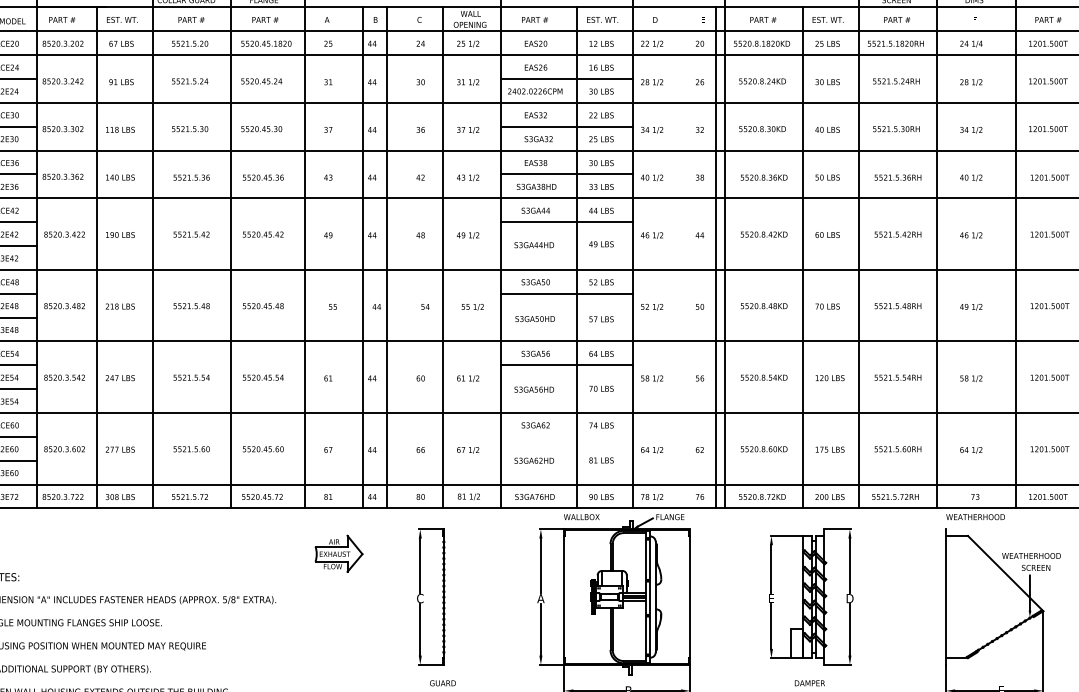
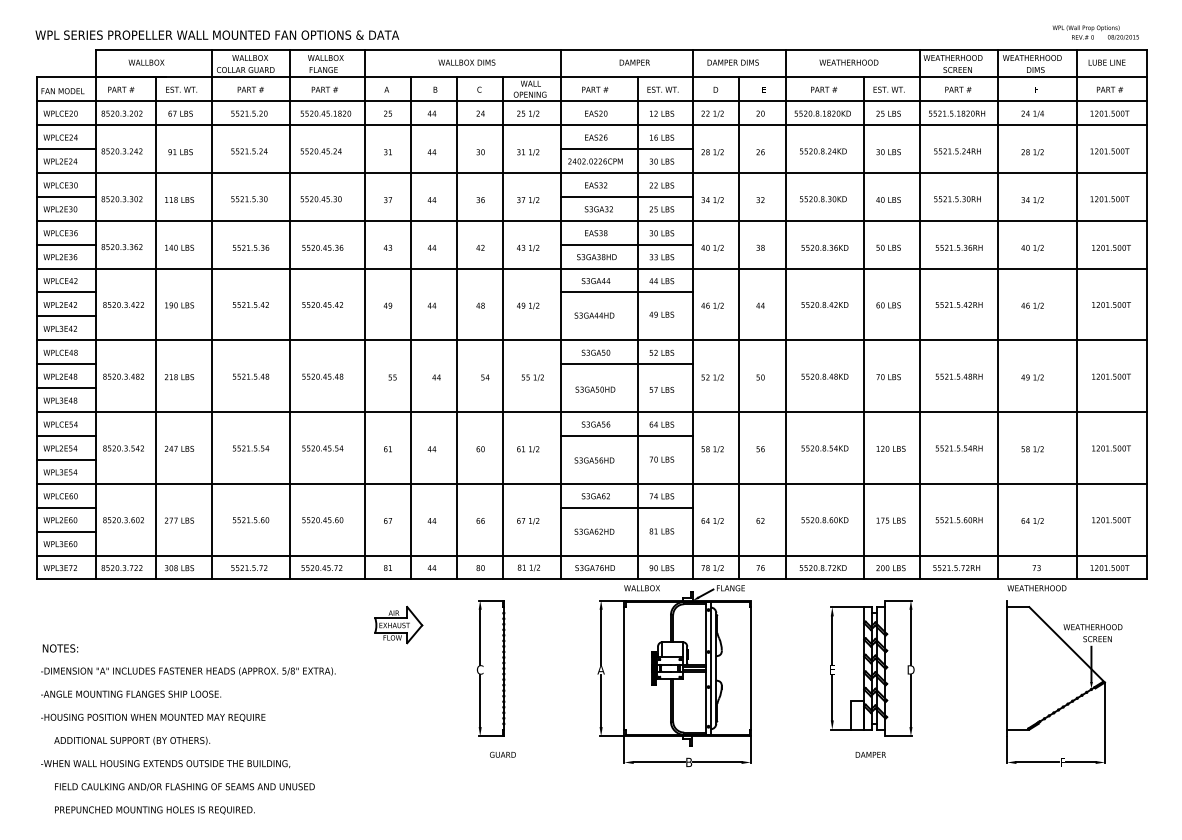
line: (363, 258) -> (457, 328), moved
line: (386, 258) -> (410, 328), moved
line: (715, 258) -> (739, 328), moved
line: (567, 436) -> (627, 507), added

